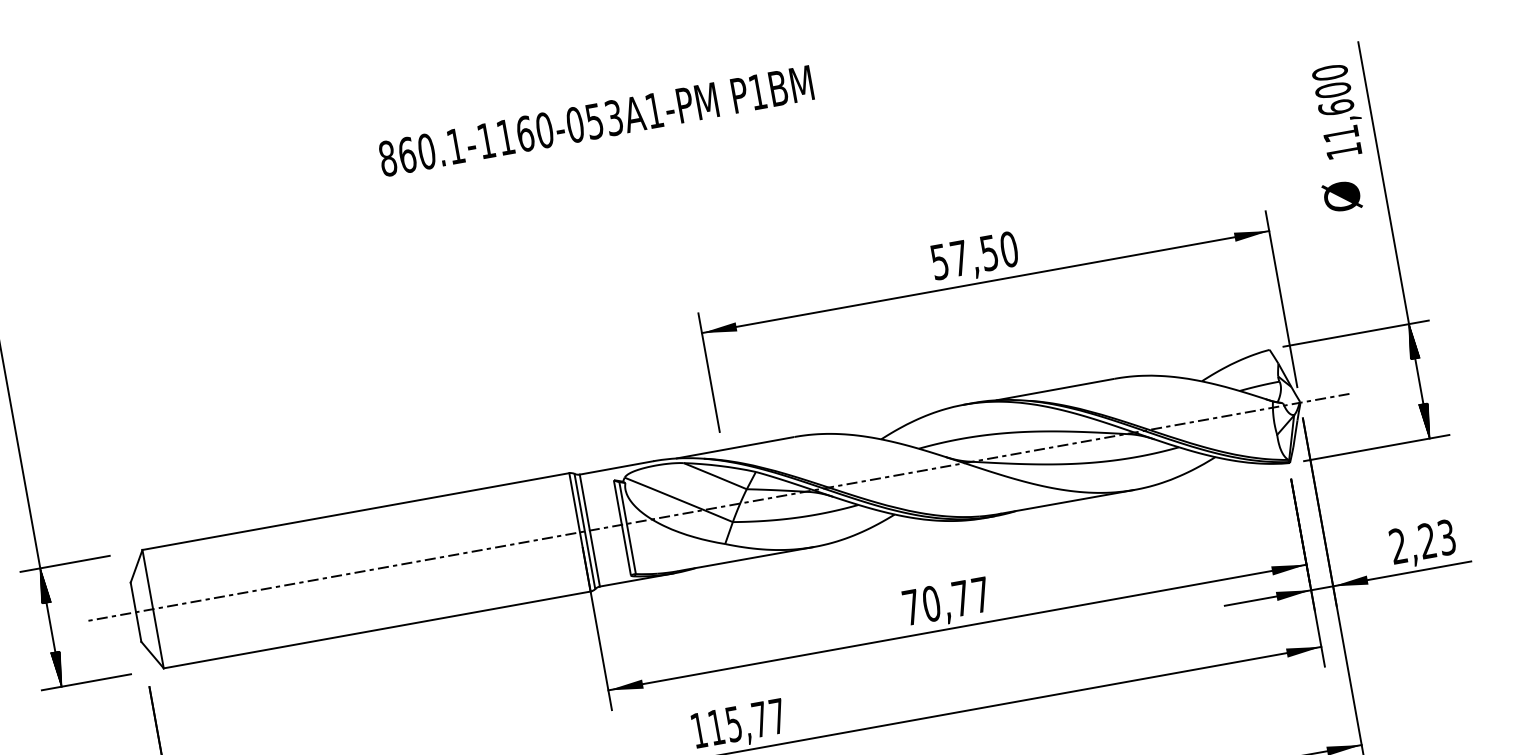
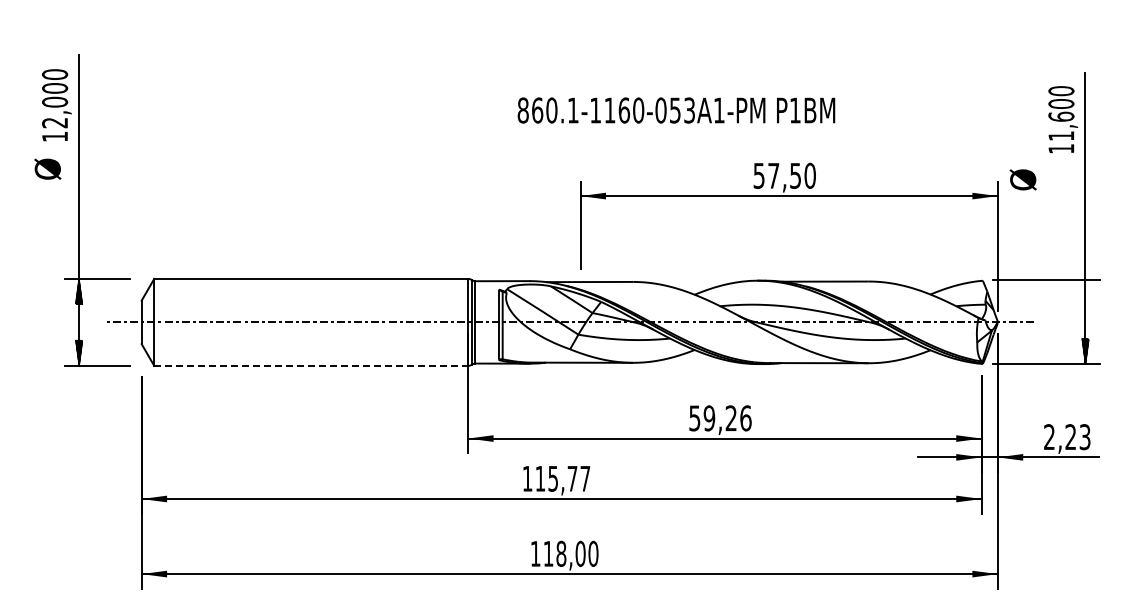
text: (596, 121) -> (676, 110), moved
text: (1341, 196) -> (1022, 179), moved
hatch: (1412, 340) -> (1085, 292), removed
text: (946, 601) -> (720, 418), 70,77 -> 59,26
line: (377, 629) -> (311, 365), solid -> dashed

